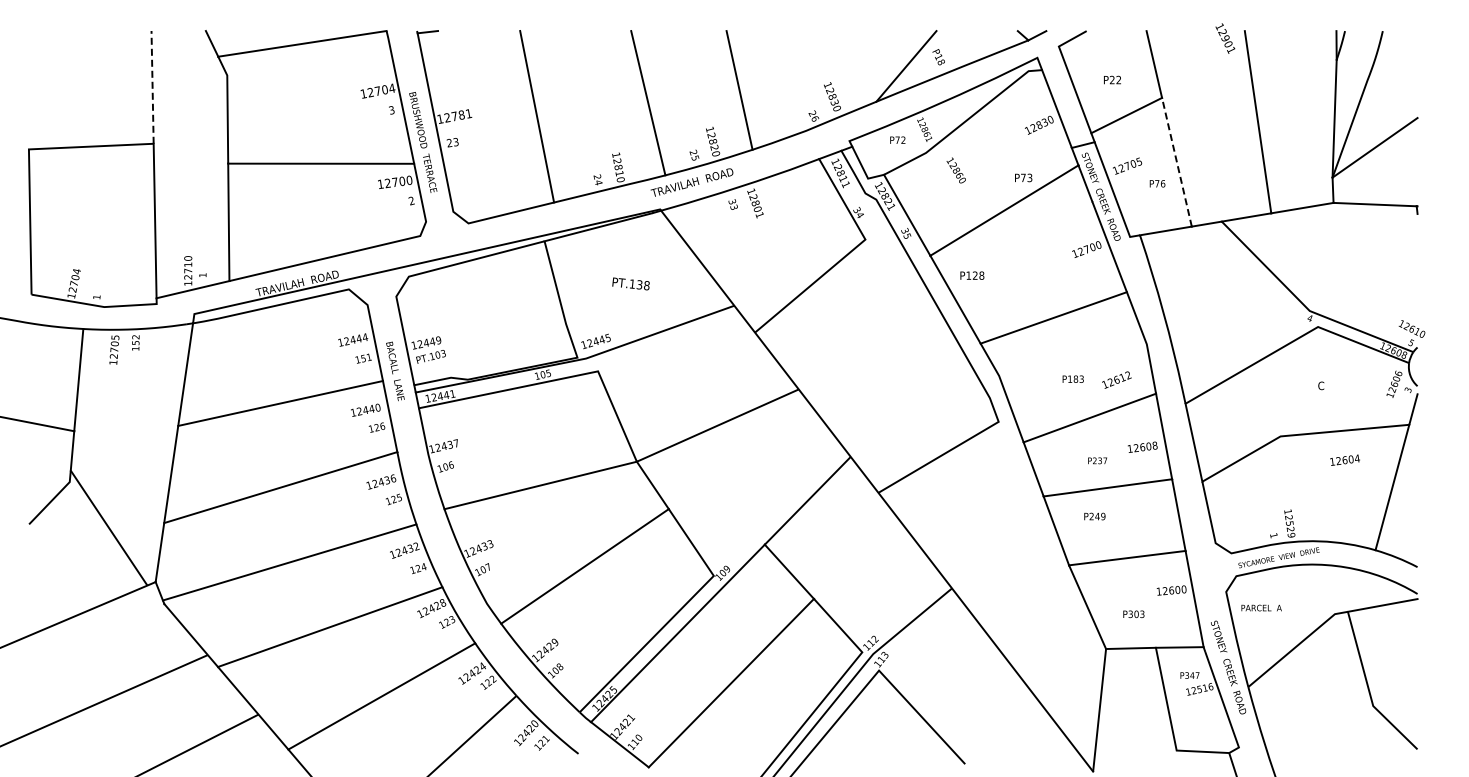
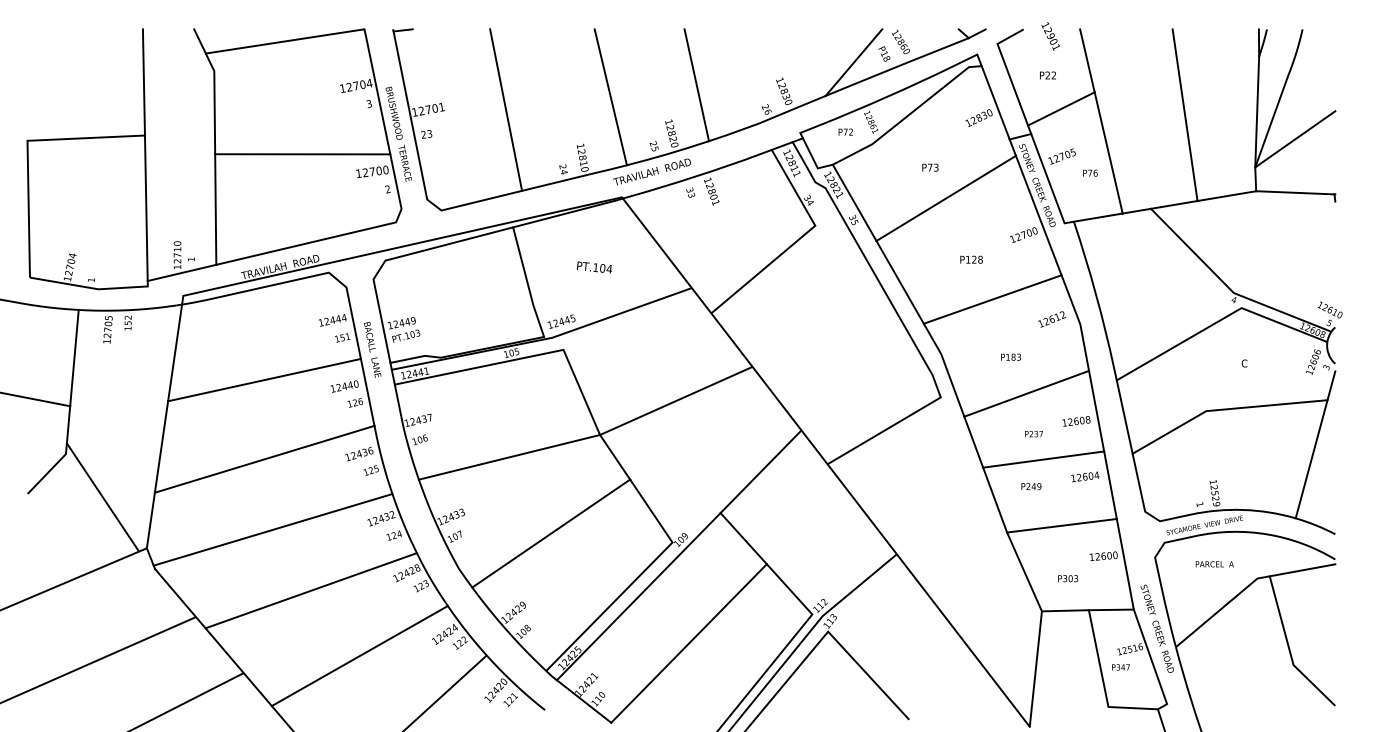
text: (1225, 38) -> (1050, 36), moved
line: (152, 86) -> (143, 81), dashed -> solid
text: (461, 114) -> (434, 107), 12781 -> 12701
line: (1176, 161) -> (1108, 152), dashed -> solid
text: (955, 170) -> (900, 42), moved
text: (1023, 177) -> (930, 167), moved
text: (972, 275) -> (971, 259), moved
text: (642, 285) -> (605, 268), PT.138 -> PT.104
text: (1116, 379) -> (1051, 318), moved
text: (1344, 459) -> (1084, 476), moved
text: (1261, 607) -> (1214, 563), moved
text: (1189, 675) -> (1120, 667), moved

